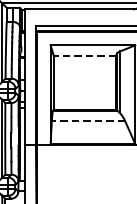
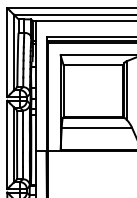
line: (84, 56) -> (93, 65), dashed -> solid
line: (88, 120) -> (96, 127), dashed -> solid

